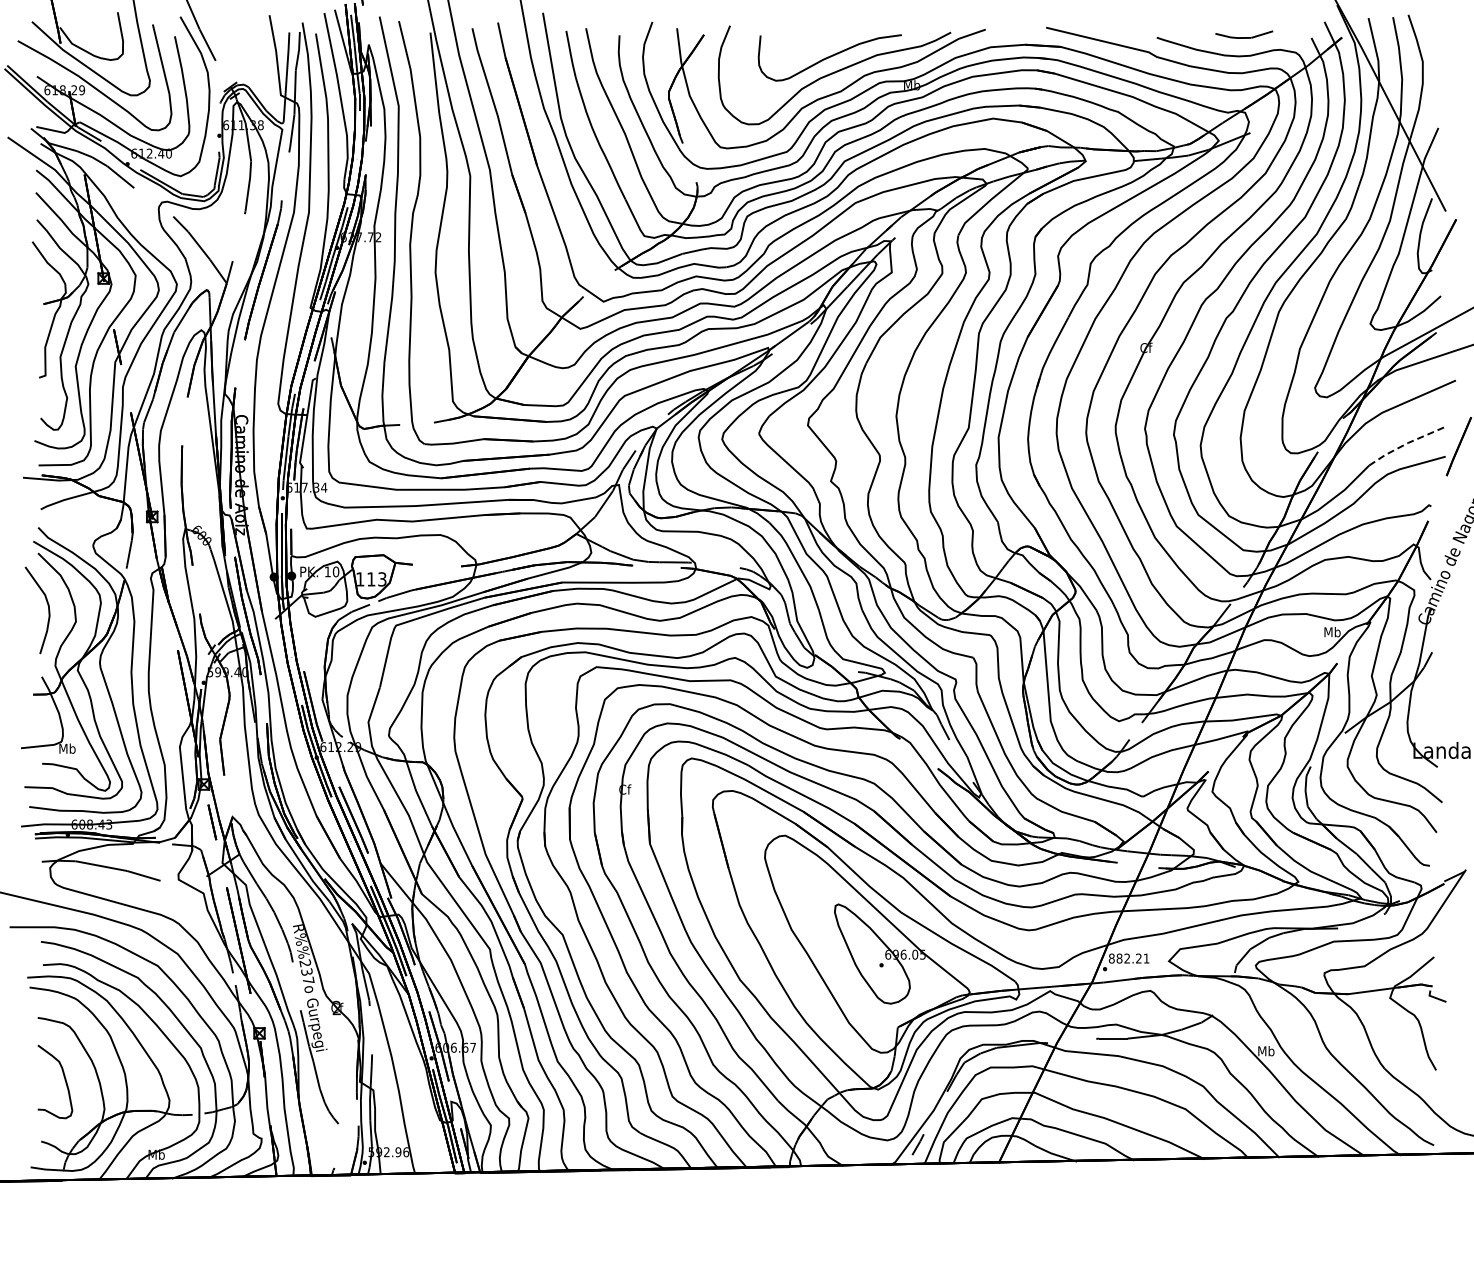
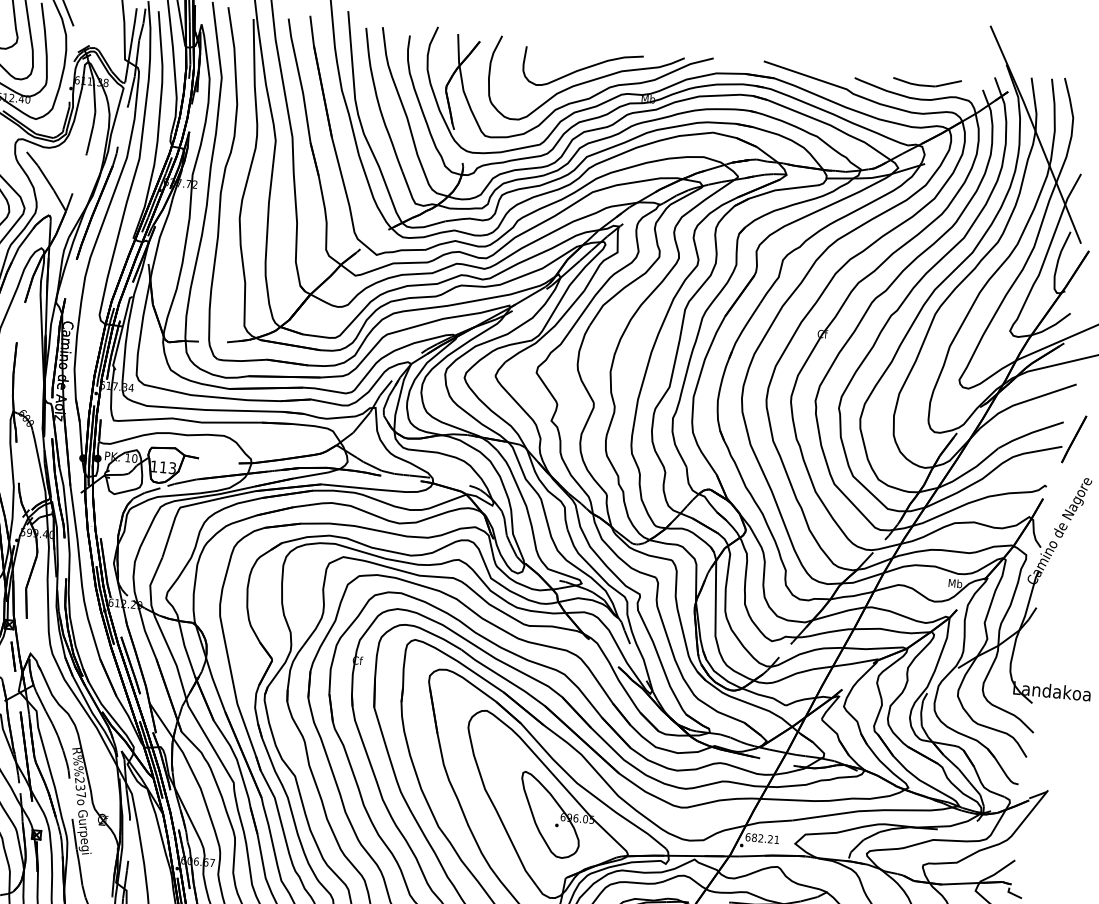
part: (1244, 34) -> (927, 81), size x1.43
line: (1405, 444) -> (1030, 433), dashed -> solid
text: (1111, 958) -> (747, 837), 882.21 -> 682.21

